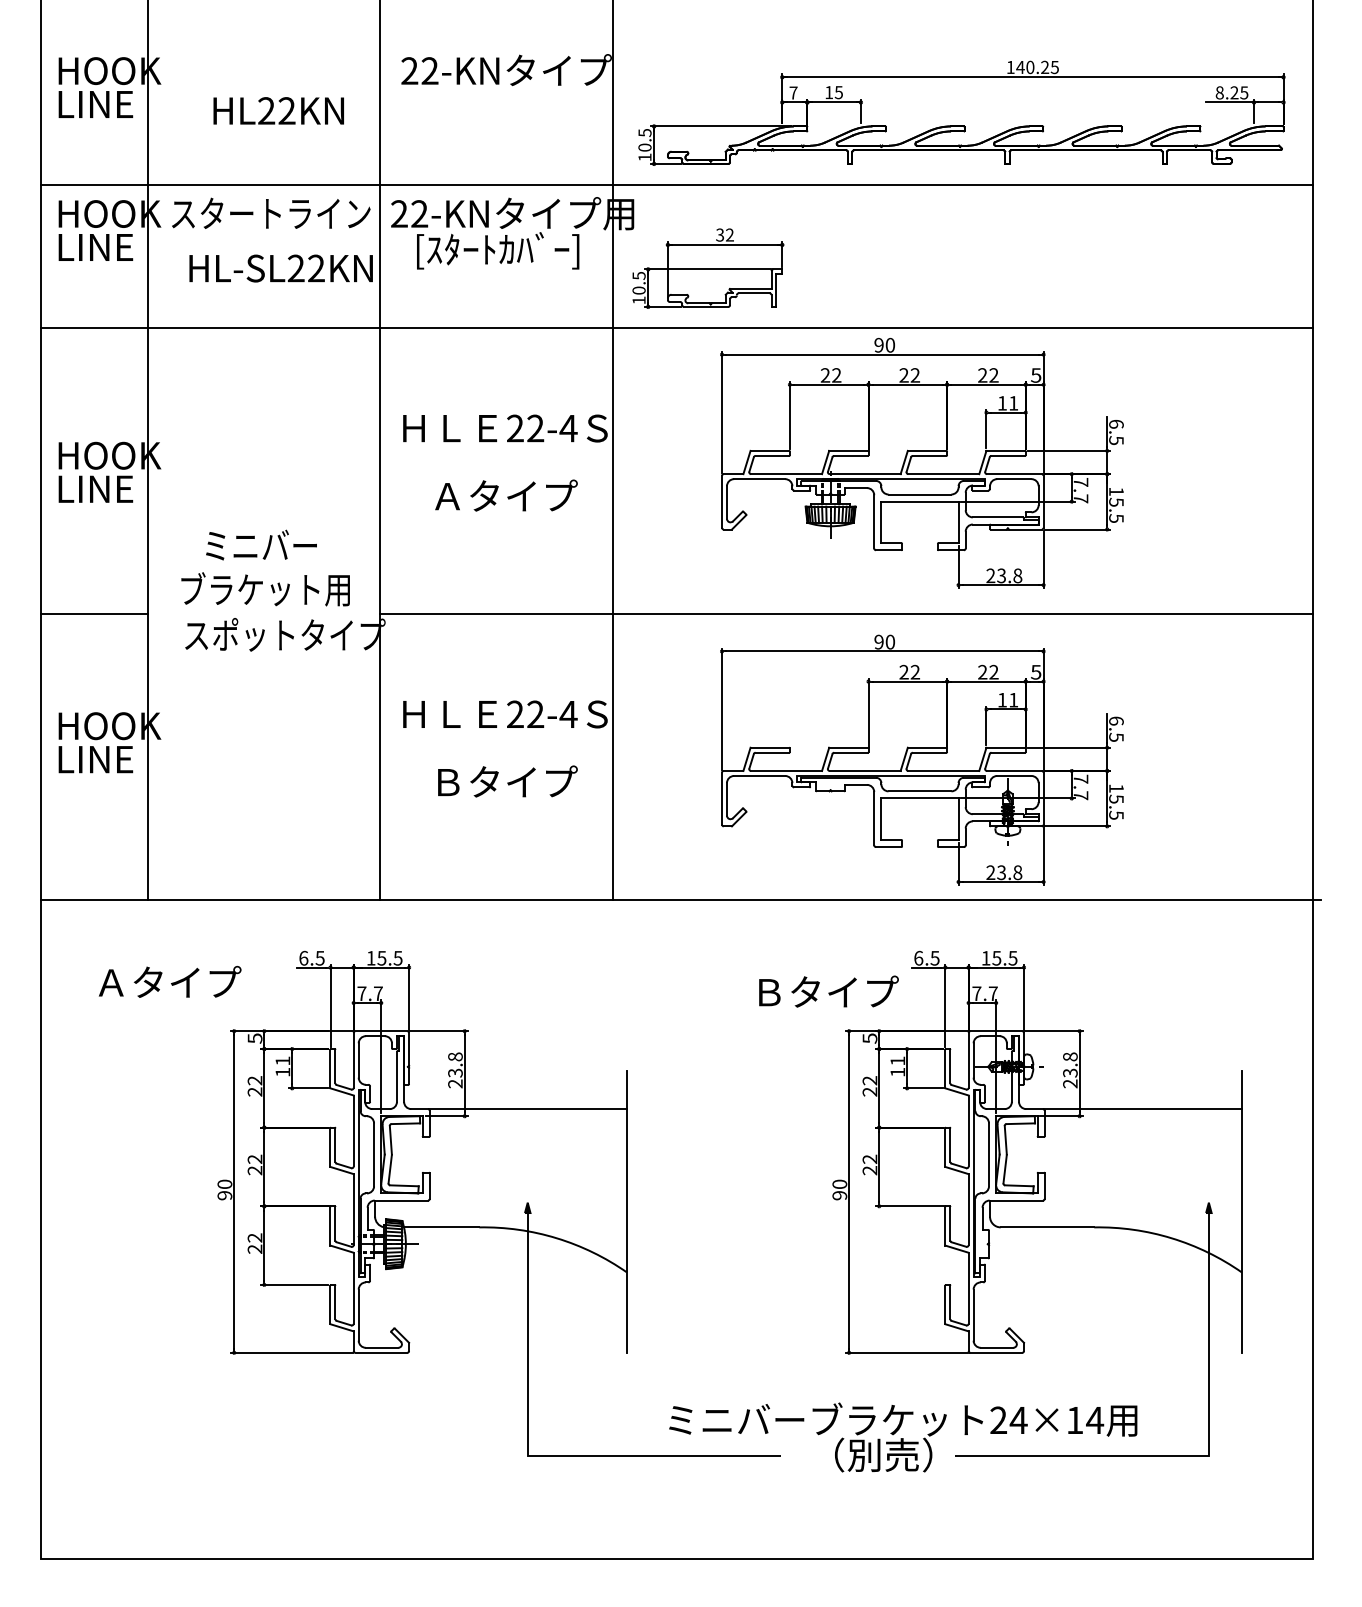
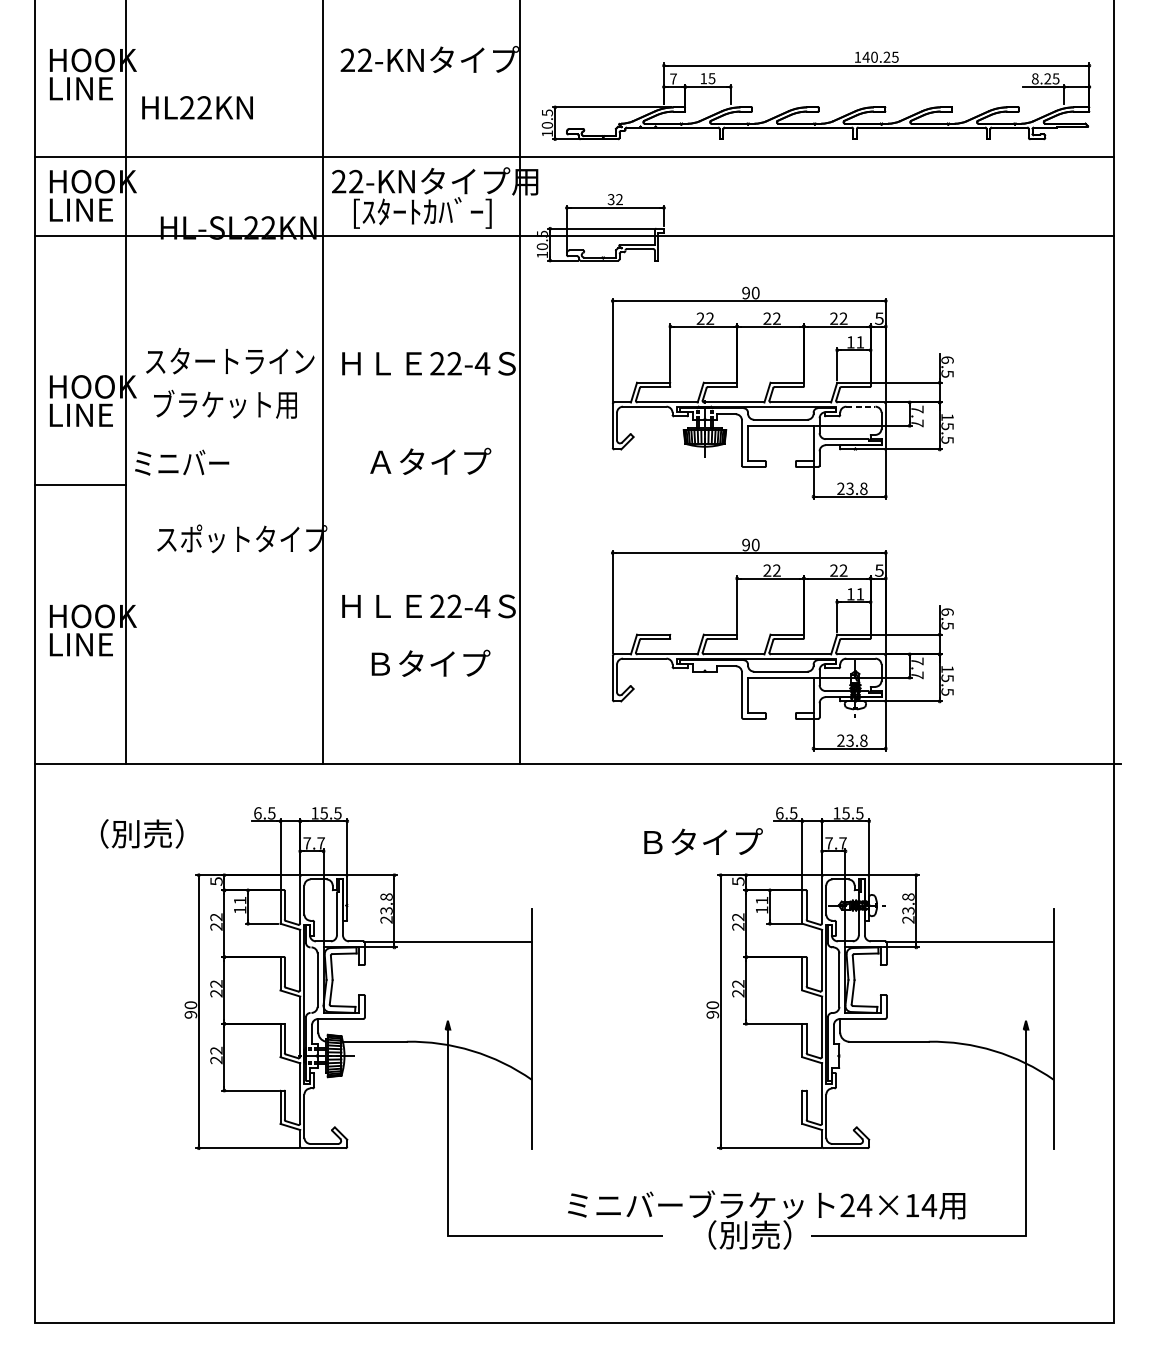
text: (278, 110) -> (197, 107), moved
text: (271, 212) -> (230, 360), moved
line: (676, 328) -> (574, 236), moved
line: (1014, 479) -> (861, 407), solid -> dashed
text: (506, 495) -> (430, 461), moved
text: (261, 544) -> (182, 462), moved
text: (265, 589) -> (225, 404), moved
line: (93, 614) -> (79, 485), moved
line: (846, 614) -> (718, 521), removed
text: (169, 982) -> (143, 833), Ａタイプ -> （別売）

